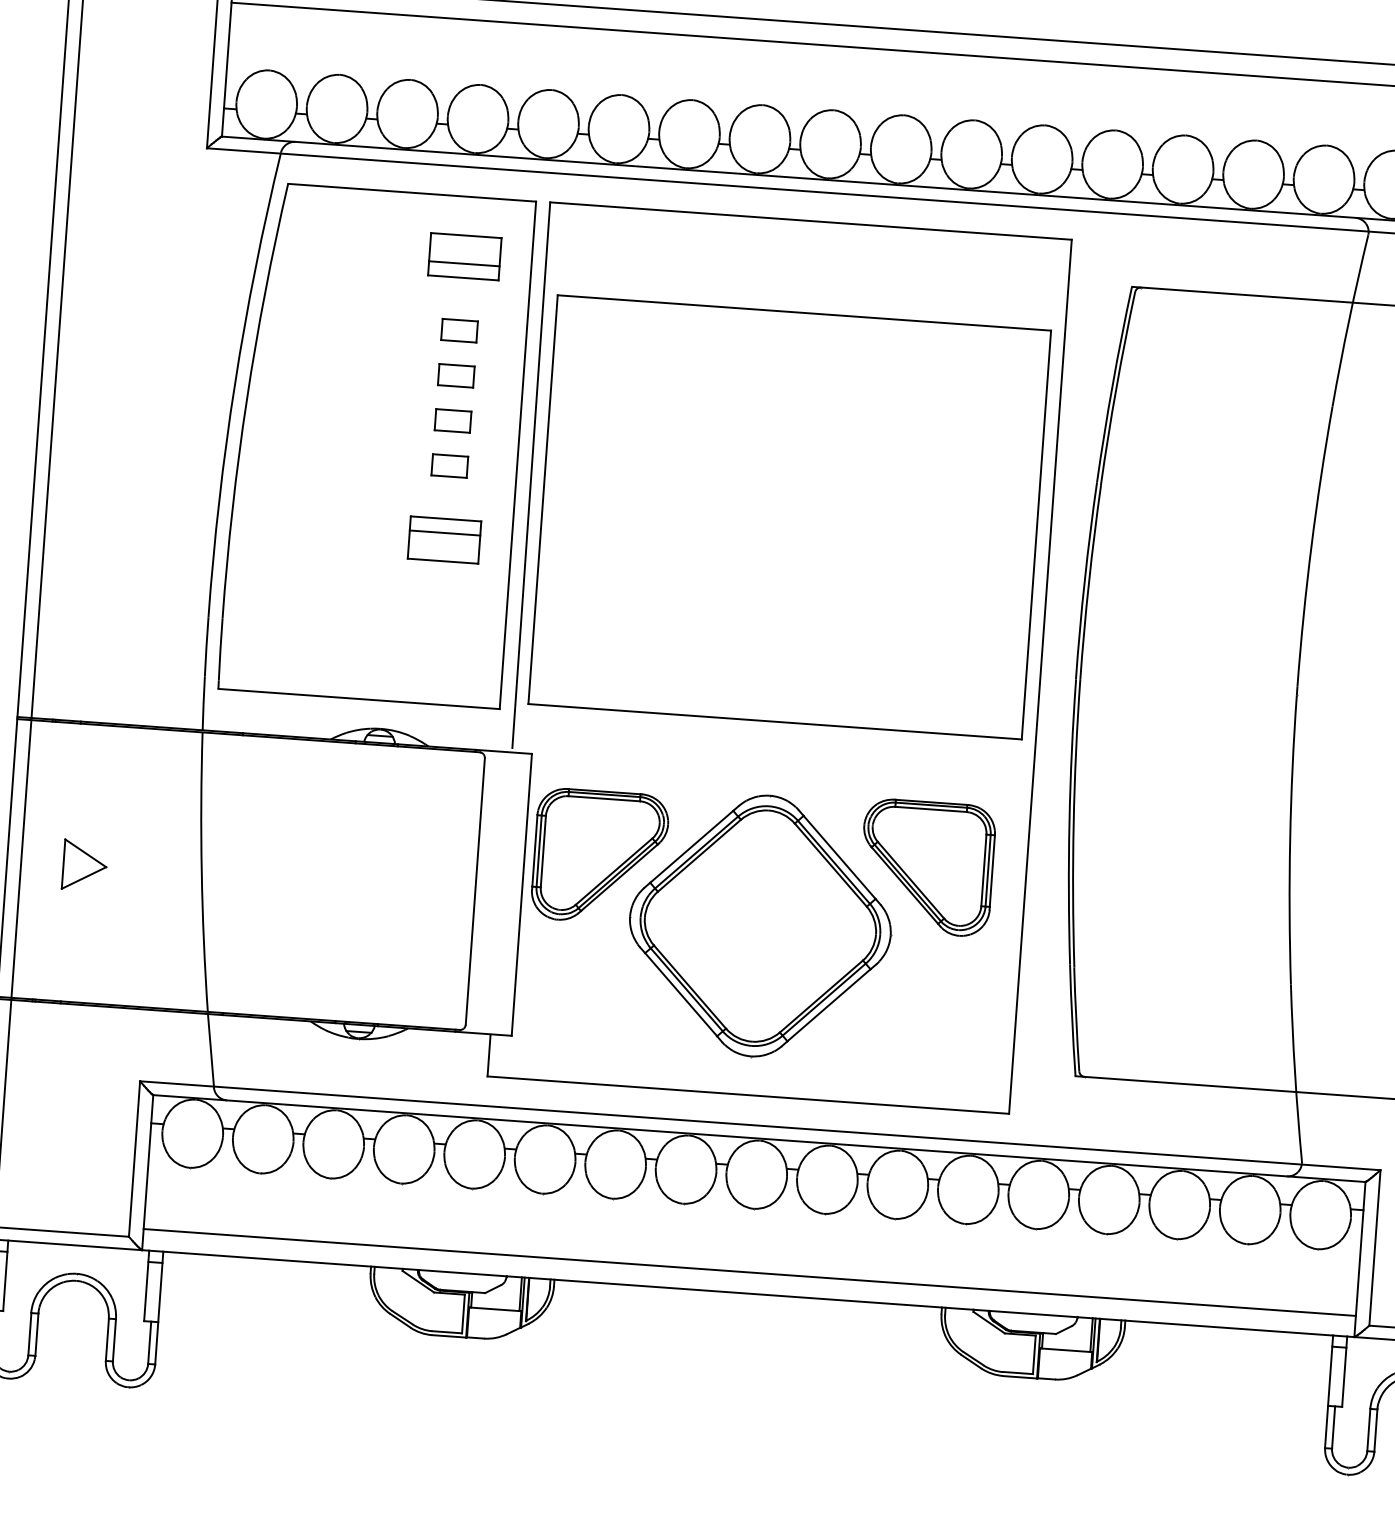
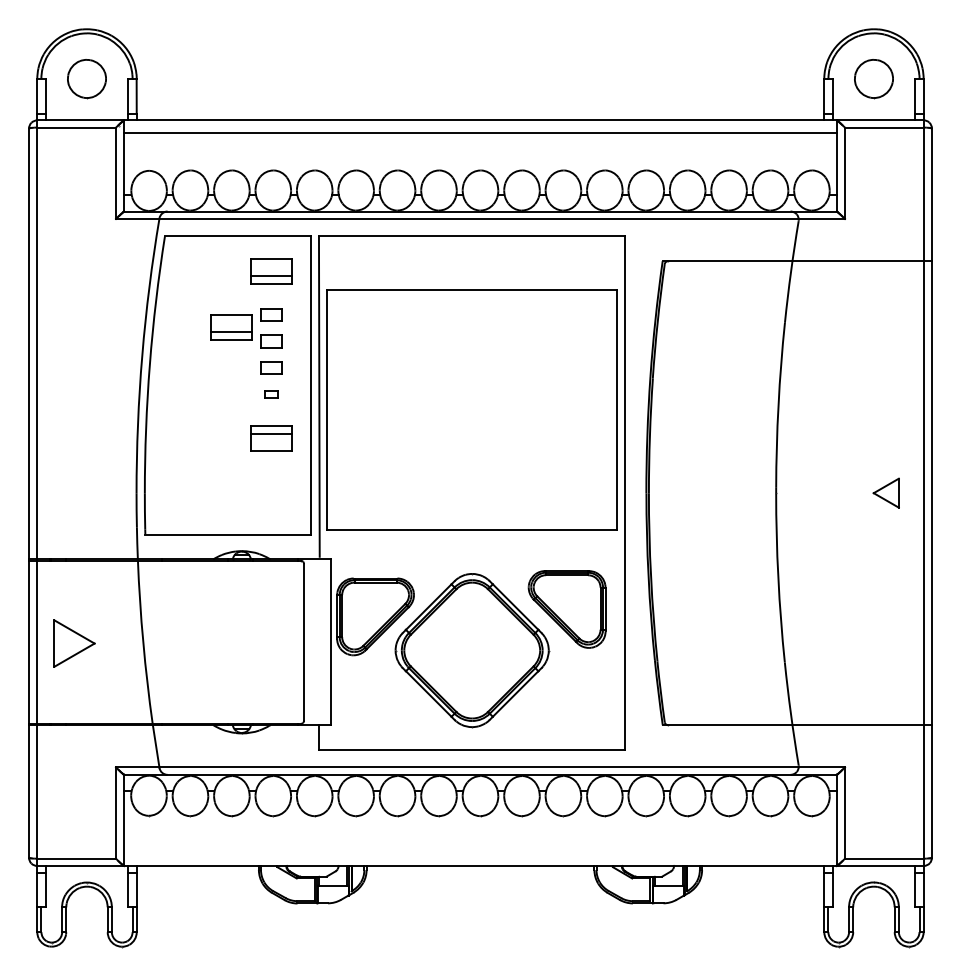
part: (390, 347) -> (231, 327), added
part: (450, 465) -> (271, 394), size x0.6
part: (84, 865) -> (74, 643), size x1.6
line: (749, 1272) -> (480, 853), removed

